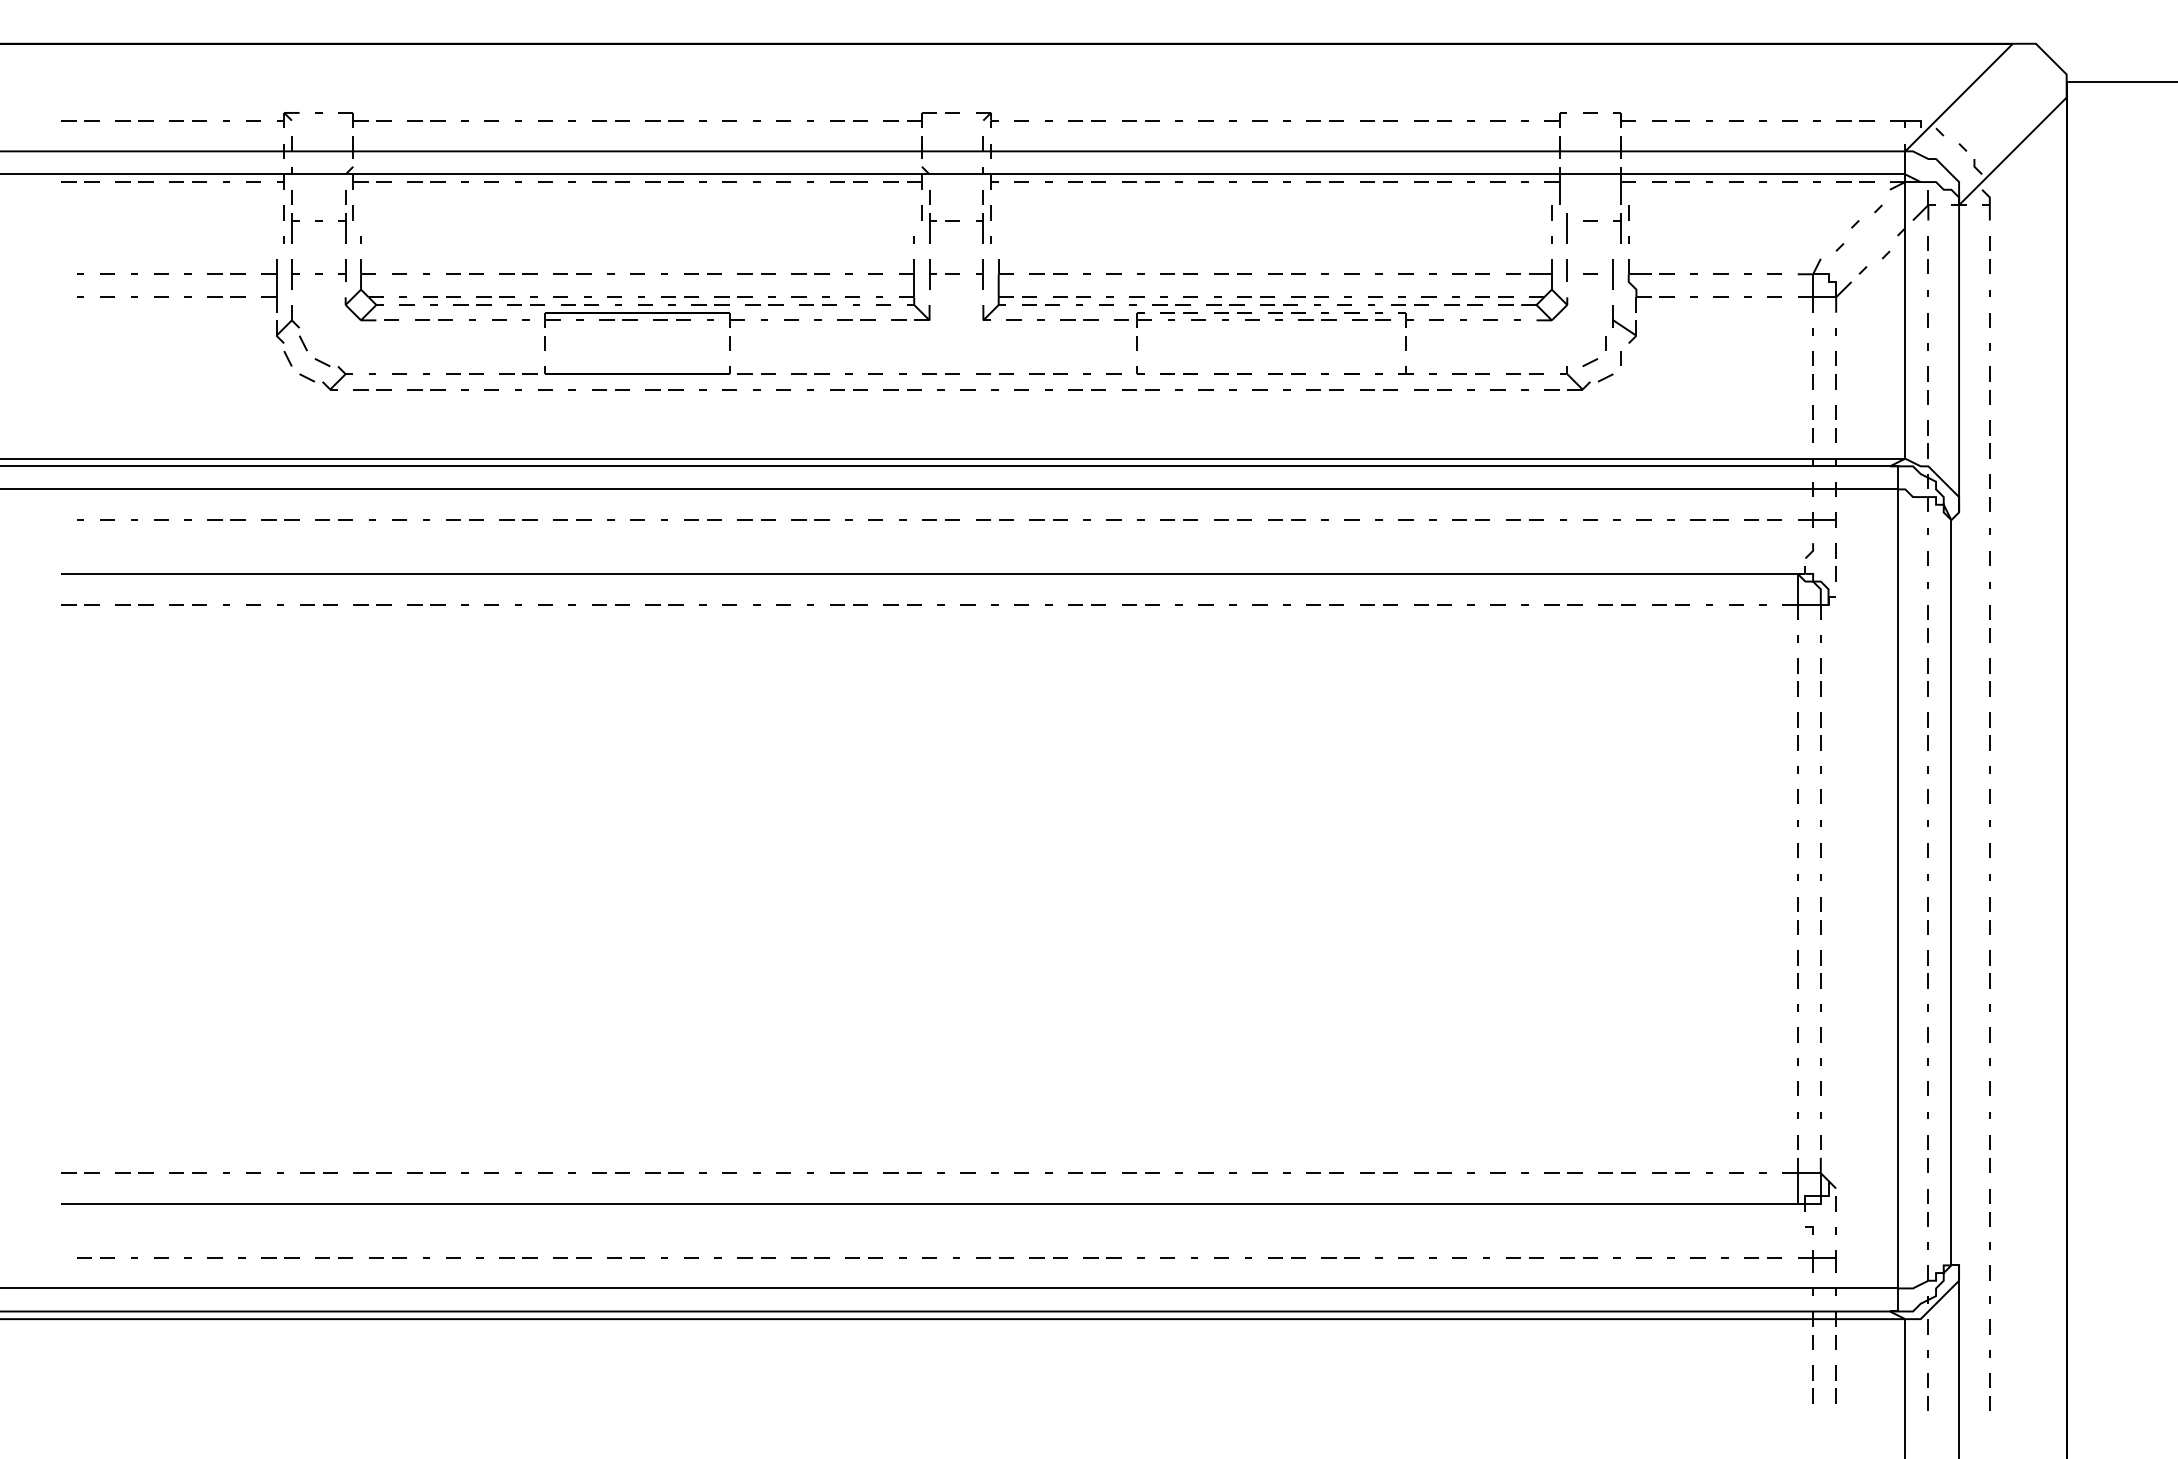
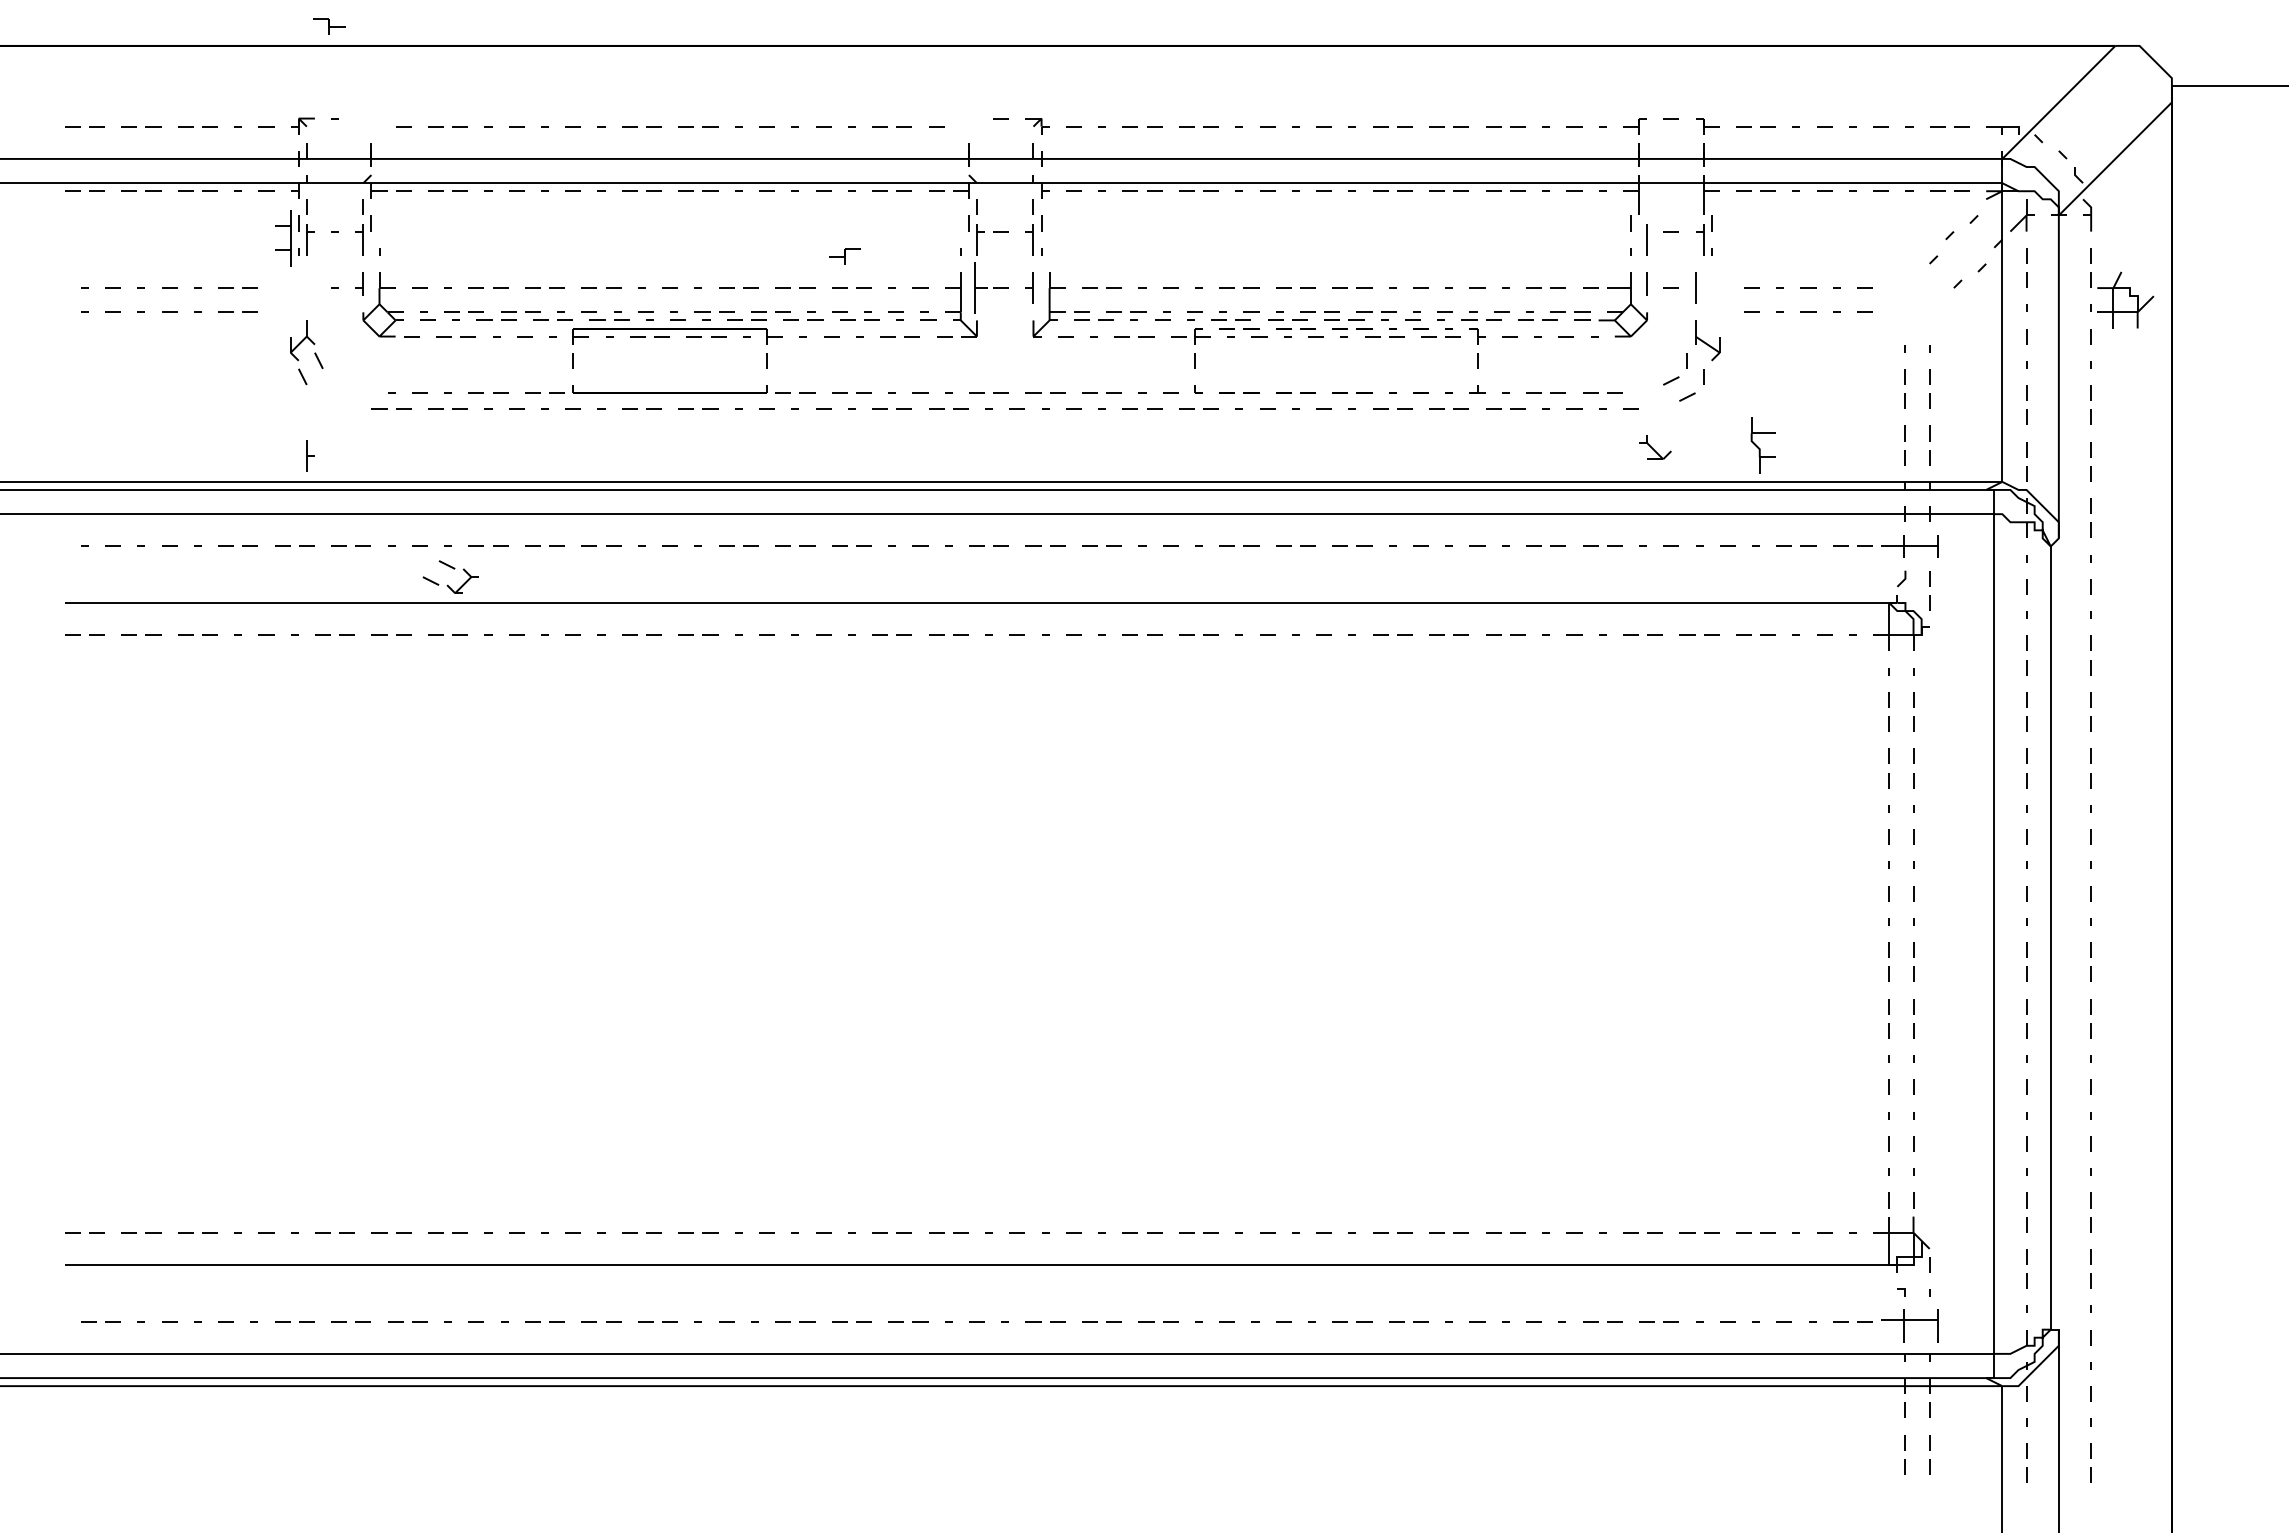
part: (353, 120) -> (329, 26), moved
part: (921, 120) -> (844, 256), moved
part: (295, 273) -> (310, 455), moved
part: (932, 273) -> (980, 287), size x1.6
part: (1824, 285) -> (2125, 299), moved
part: (276, 286) -> (290, 238), moved
part: (1639, 286) -> (1762, 445), moved
part: (328, 366) -> (453, 569), moved
part: (1575, 378) -> (1655, 447), moved
part: (1816, 520) -> (1909, 546), size x1.4
part: (1816, 1261) -> (1909, 1325), size x1.4

